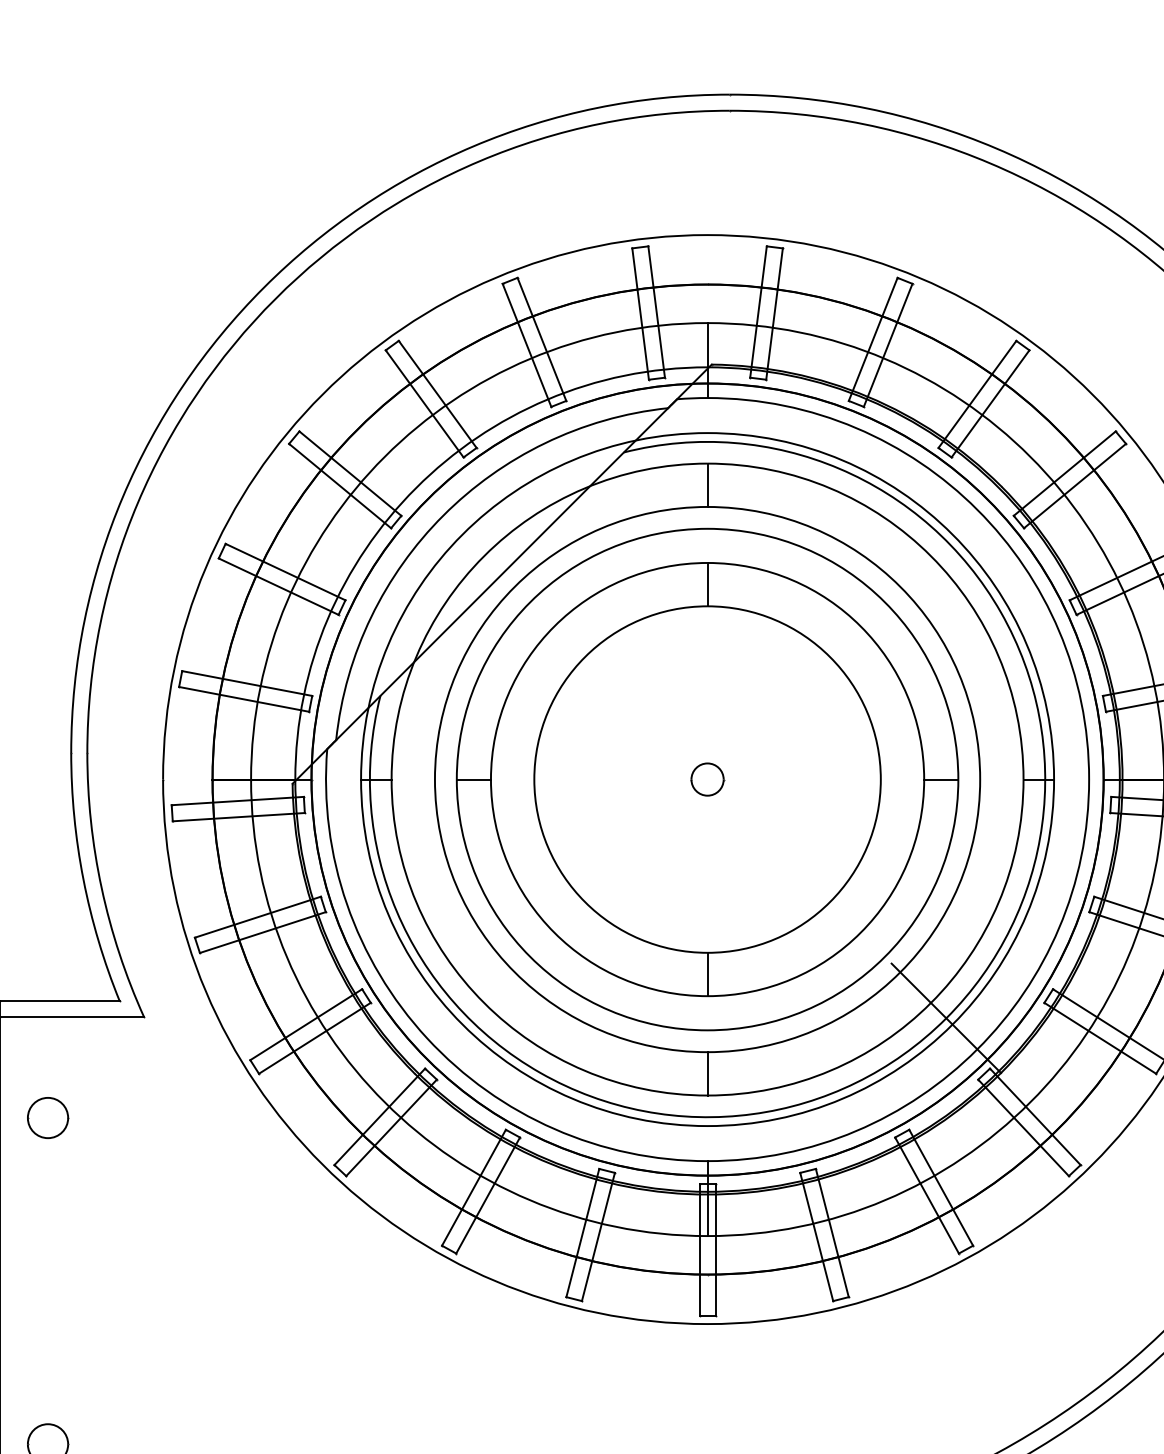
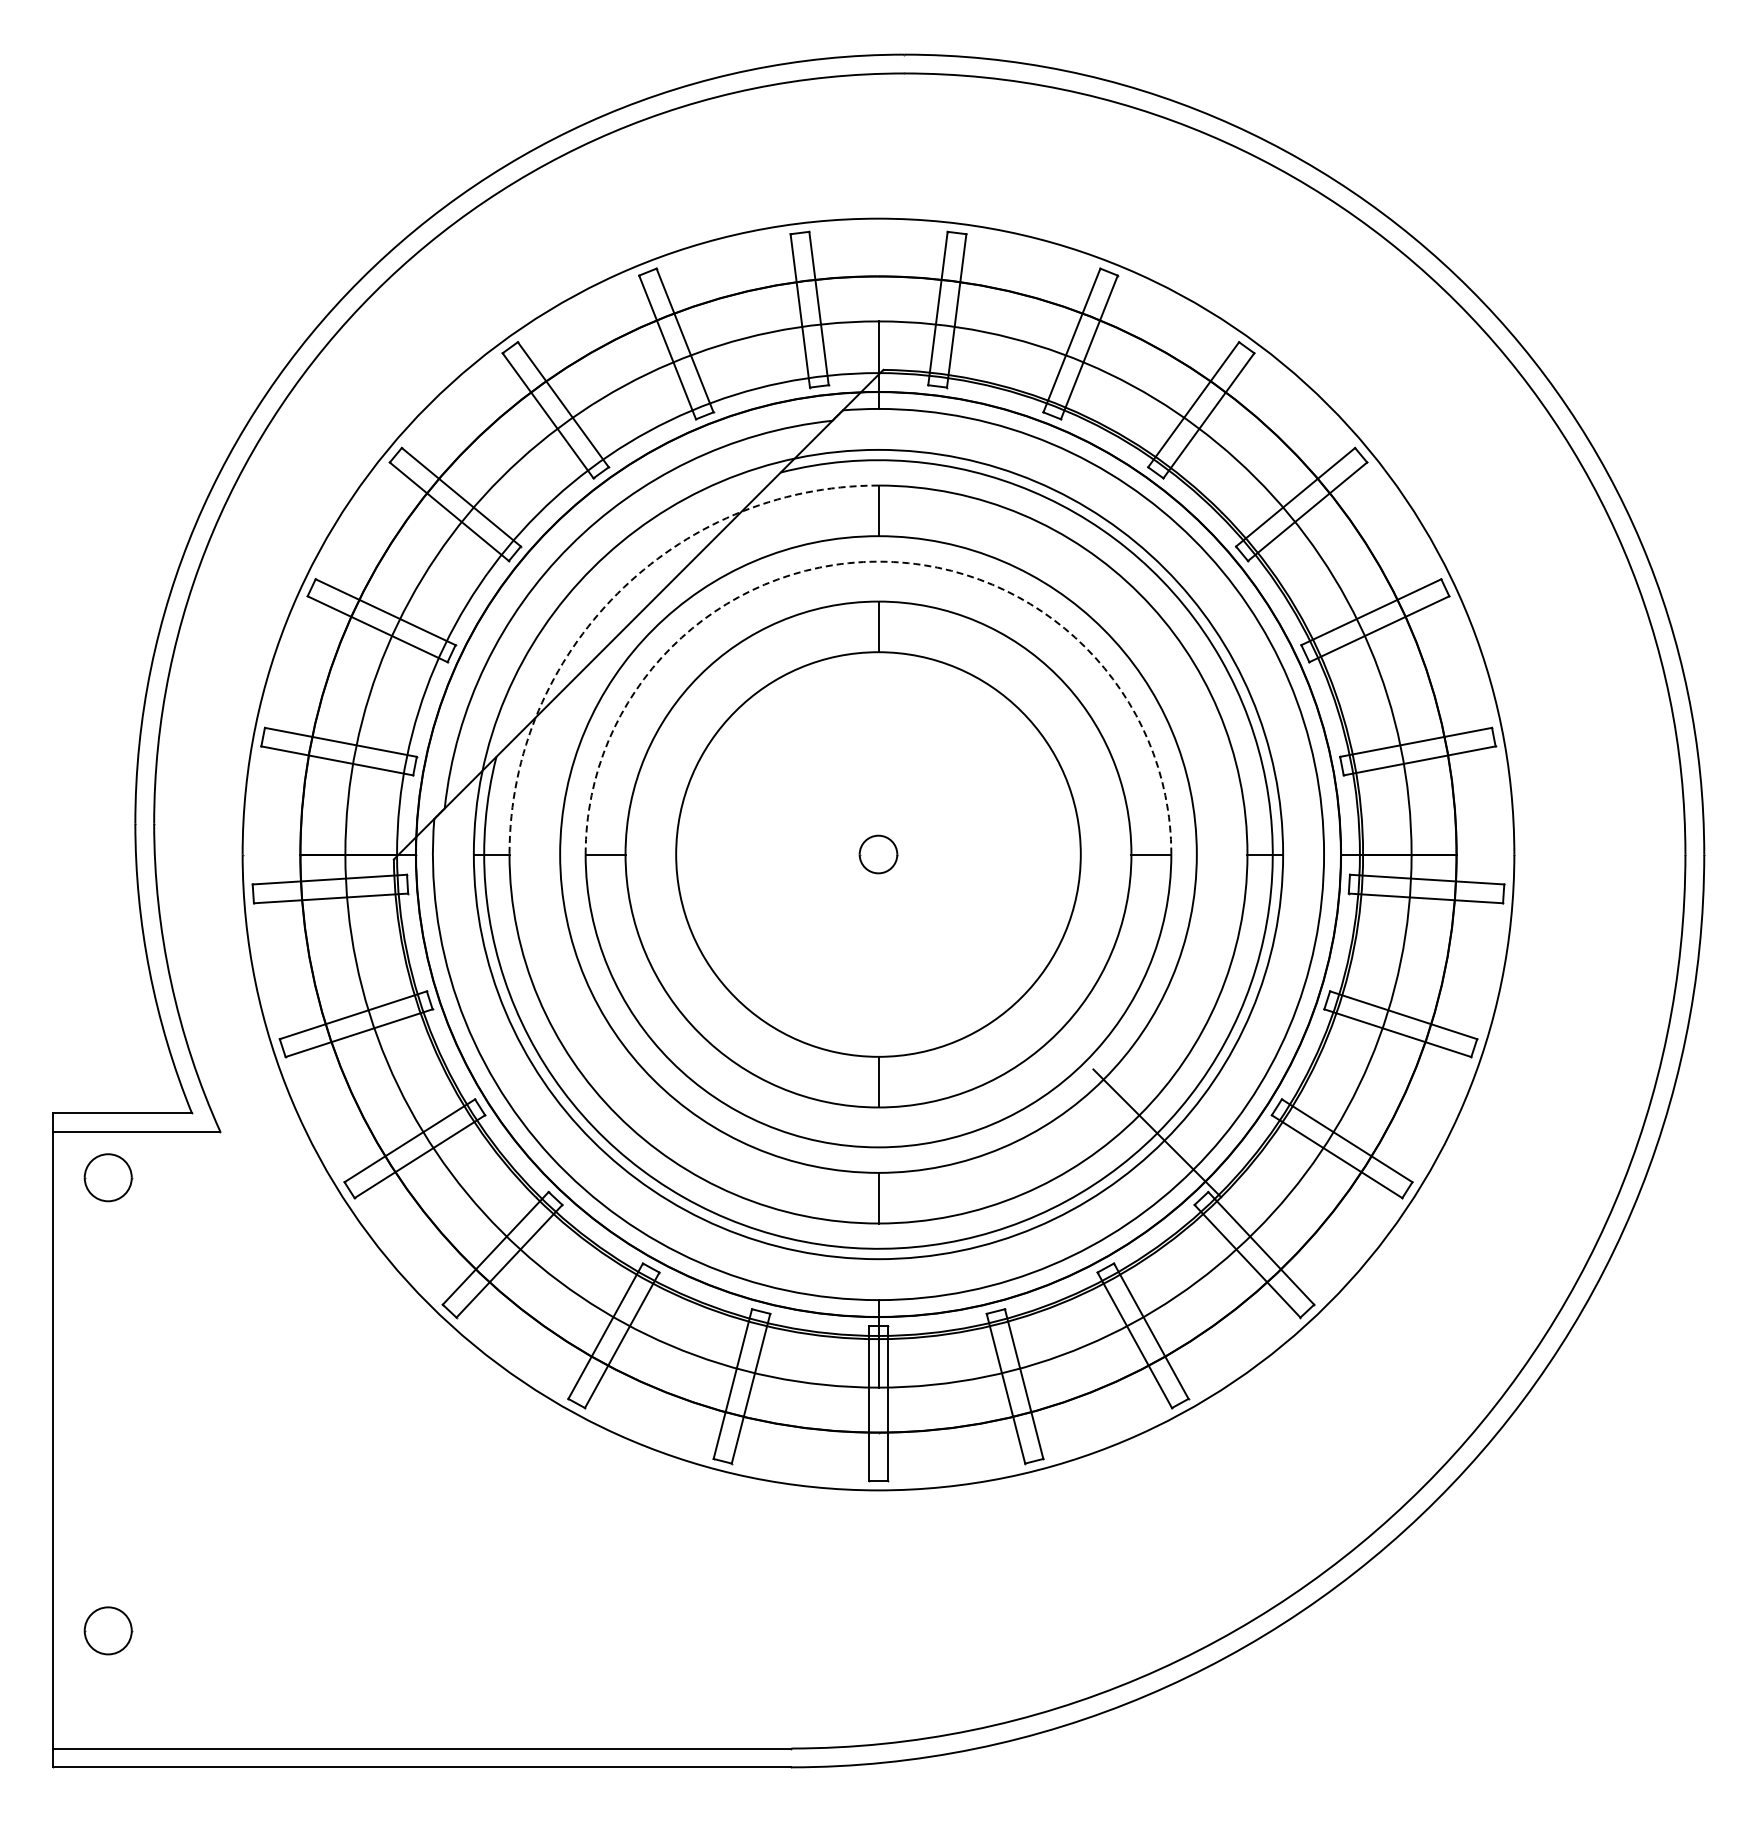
arc: (707, 528) -> (878, 561), solid -> dashed
arc: (484, 556) -> (617, 593), solid -> dashed
part: (48, 1117) -> (108, 1177), moved

